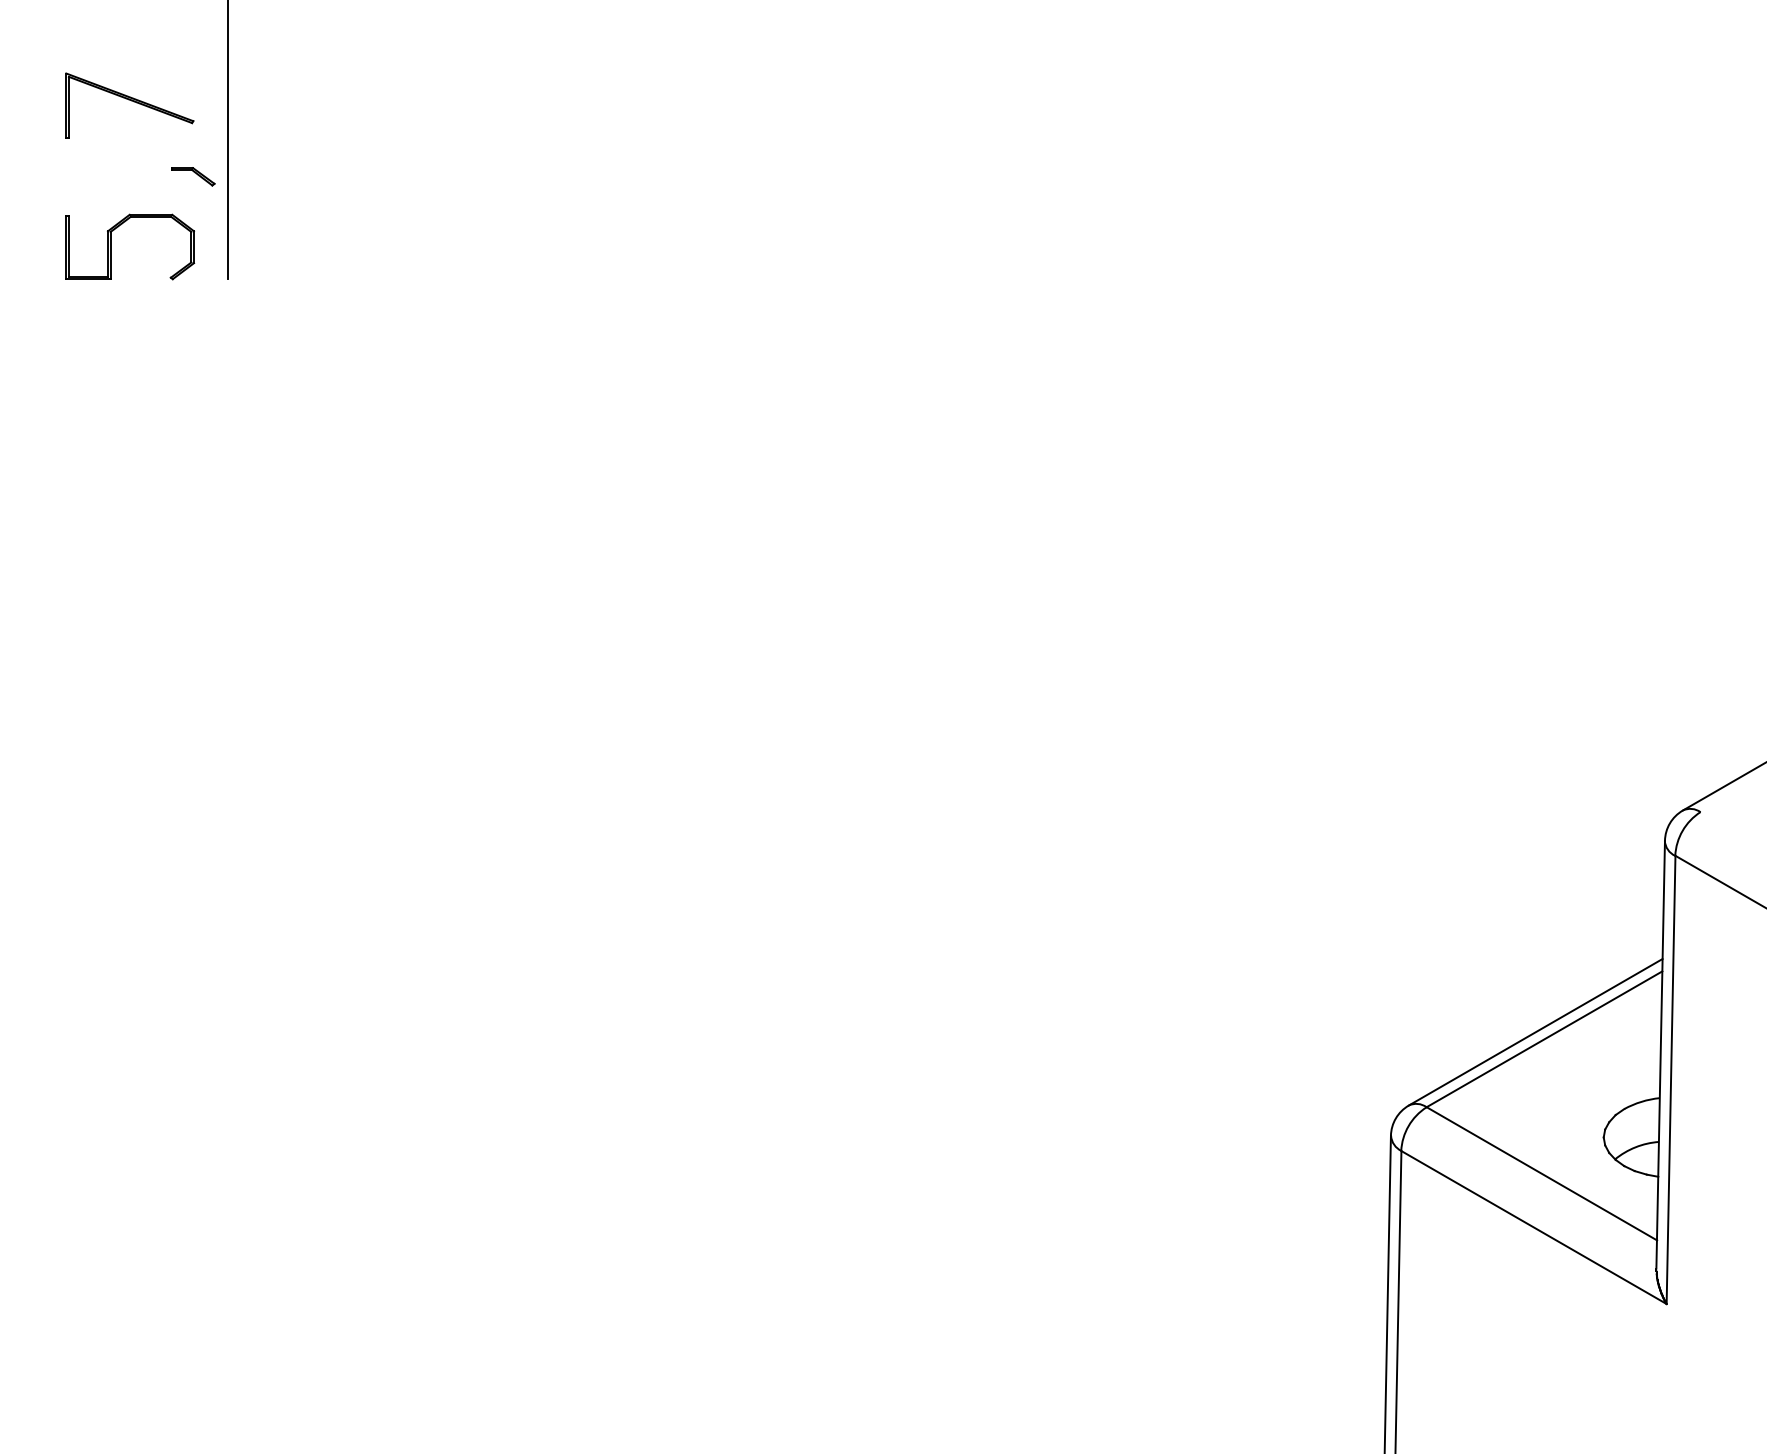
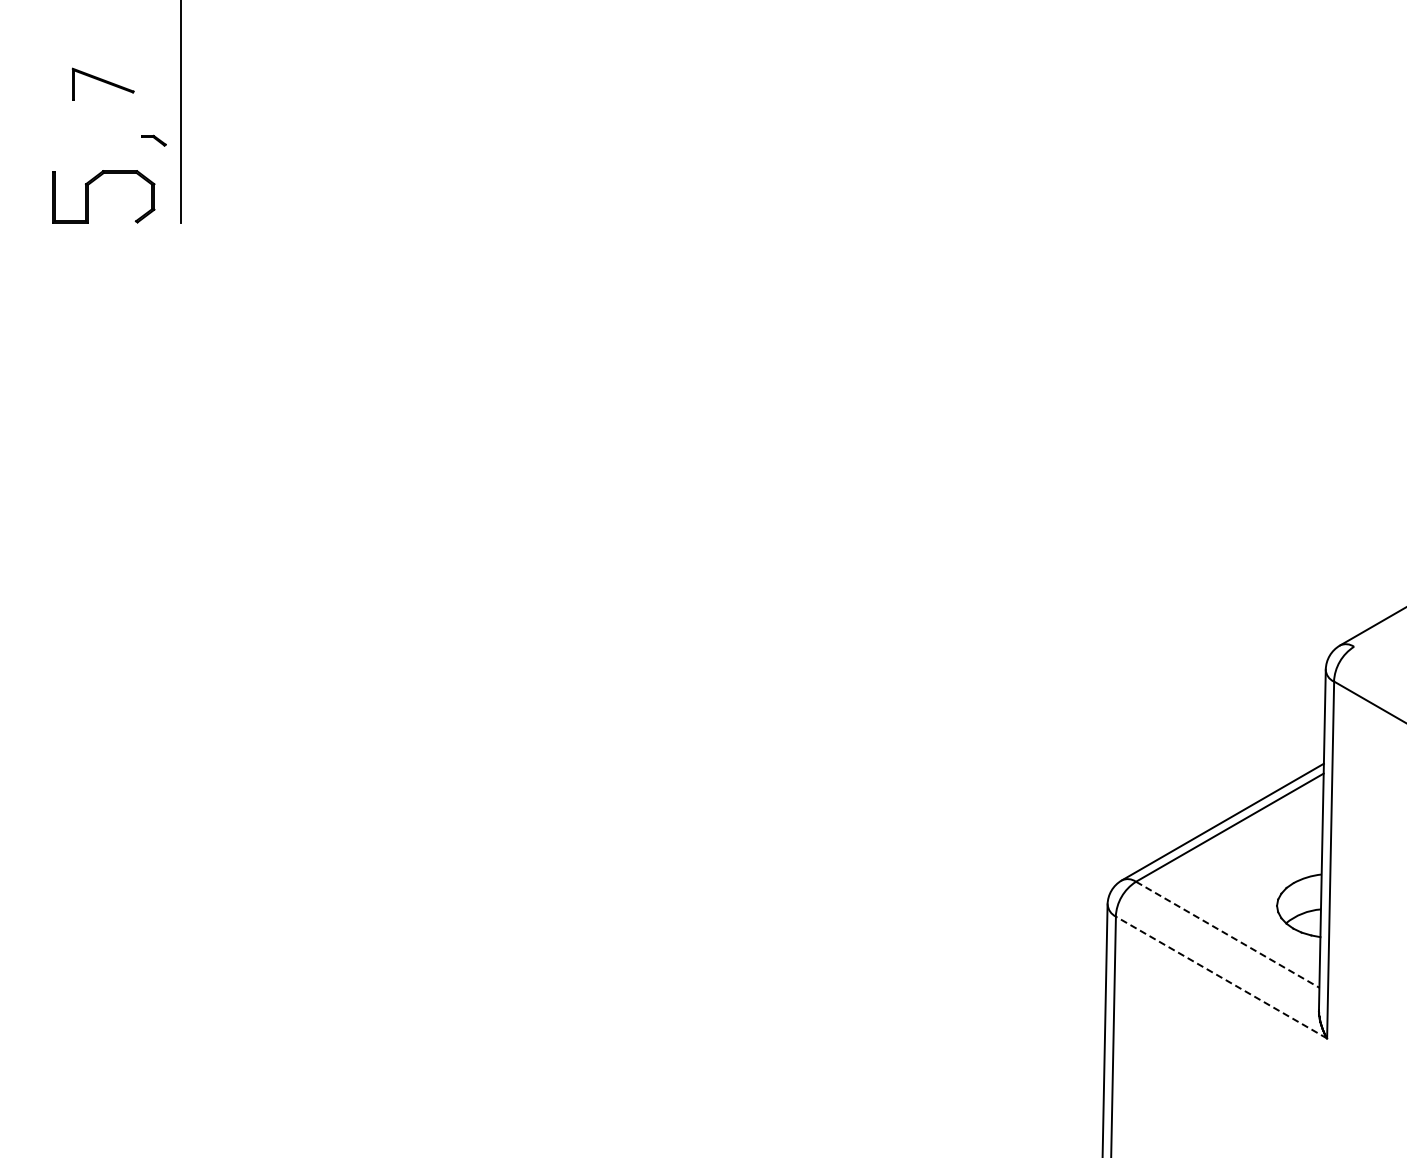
part: (128, 104) -> (102, 83), size x0.6
part: (192, 176) -> (153, 140), size x0.7
line: (1541, 1173) -> (1227, 934), solid -> dashed
line: (1534, 1227) -> (1221, 977), solid -> dashed

